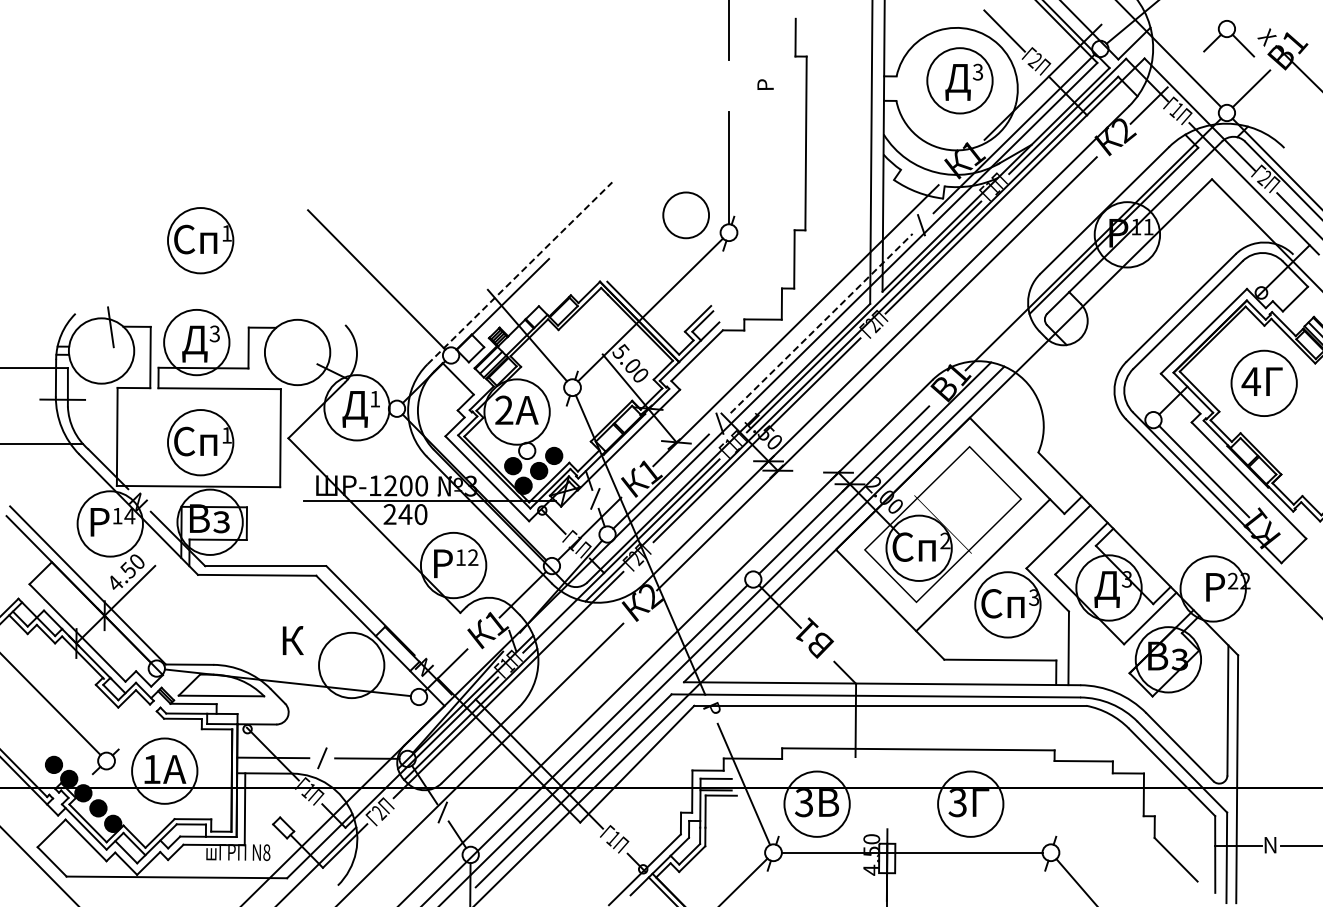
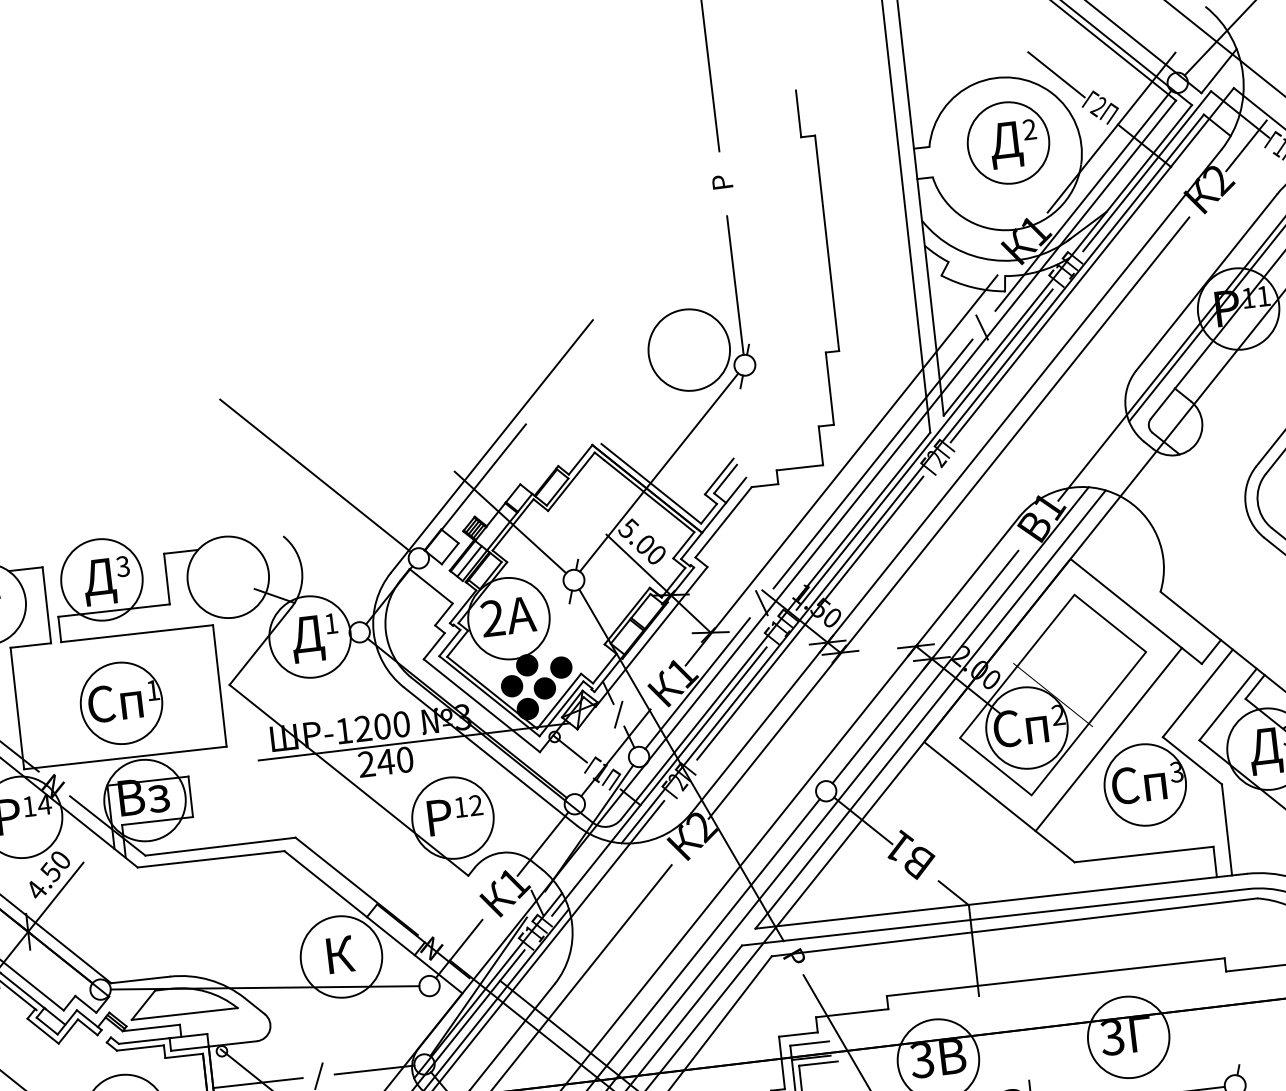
text: (977, 72) -> (1028, 130), 3 -> 2
text: (765, 84) -> (722, 181), moved
circle: (685, 215) -> (688, 350), size x1.43
part: (200, 240) -> (91, 452), removed
line: (519, 273) -> (491, 446), dashed -> solid
line: (821, 323) -> (872, 464), dashed -> solid
fill: (527, 450) -> (527, 664), added
text: (292, 640) -> (339, 954), moved

